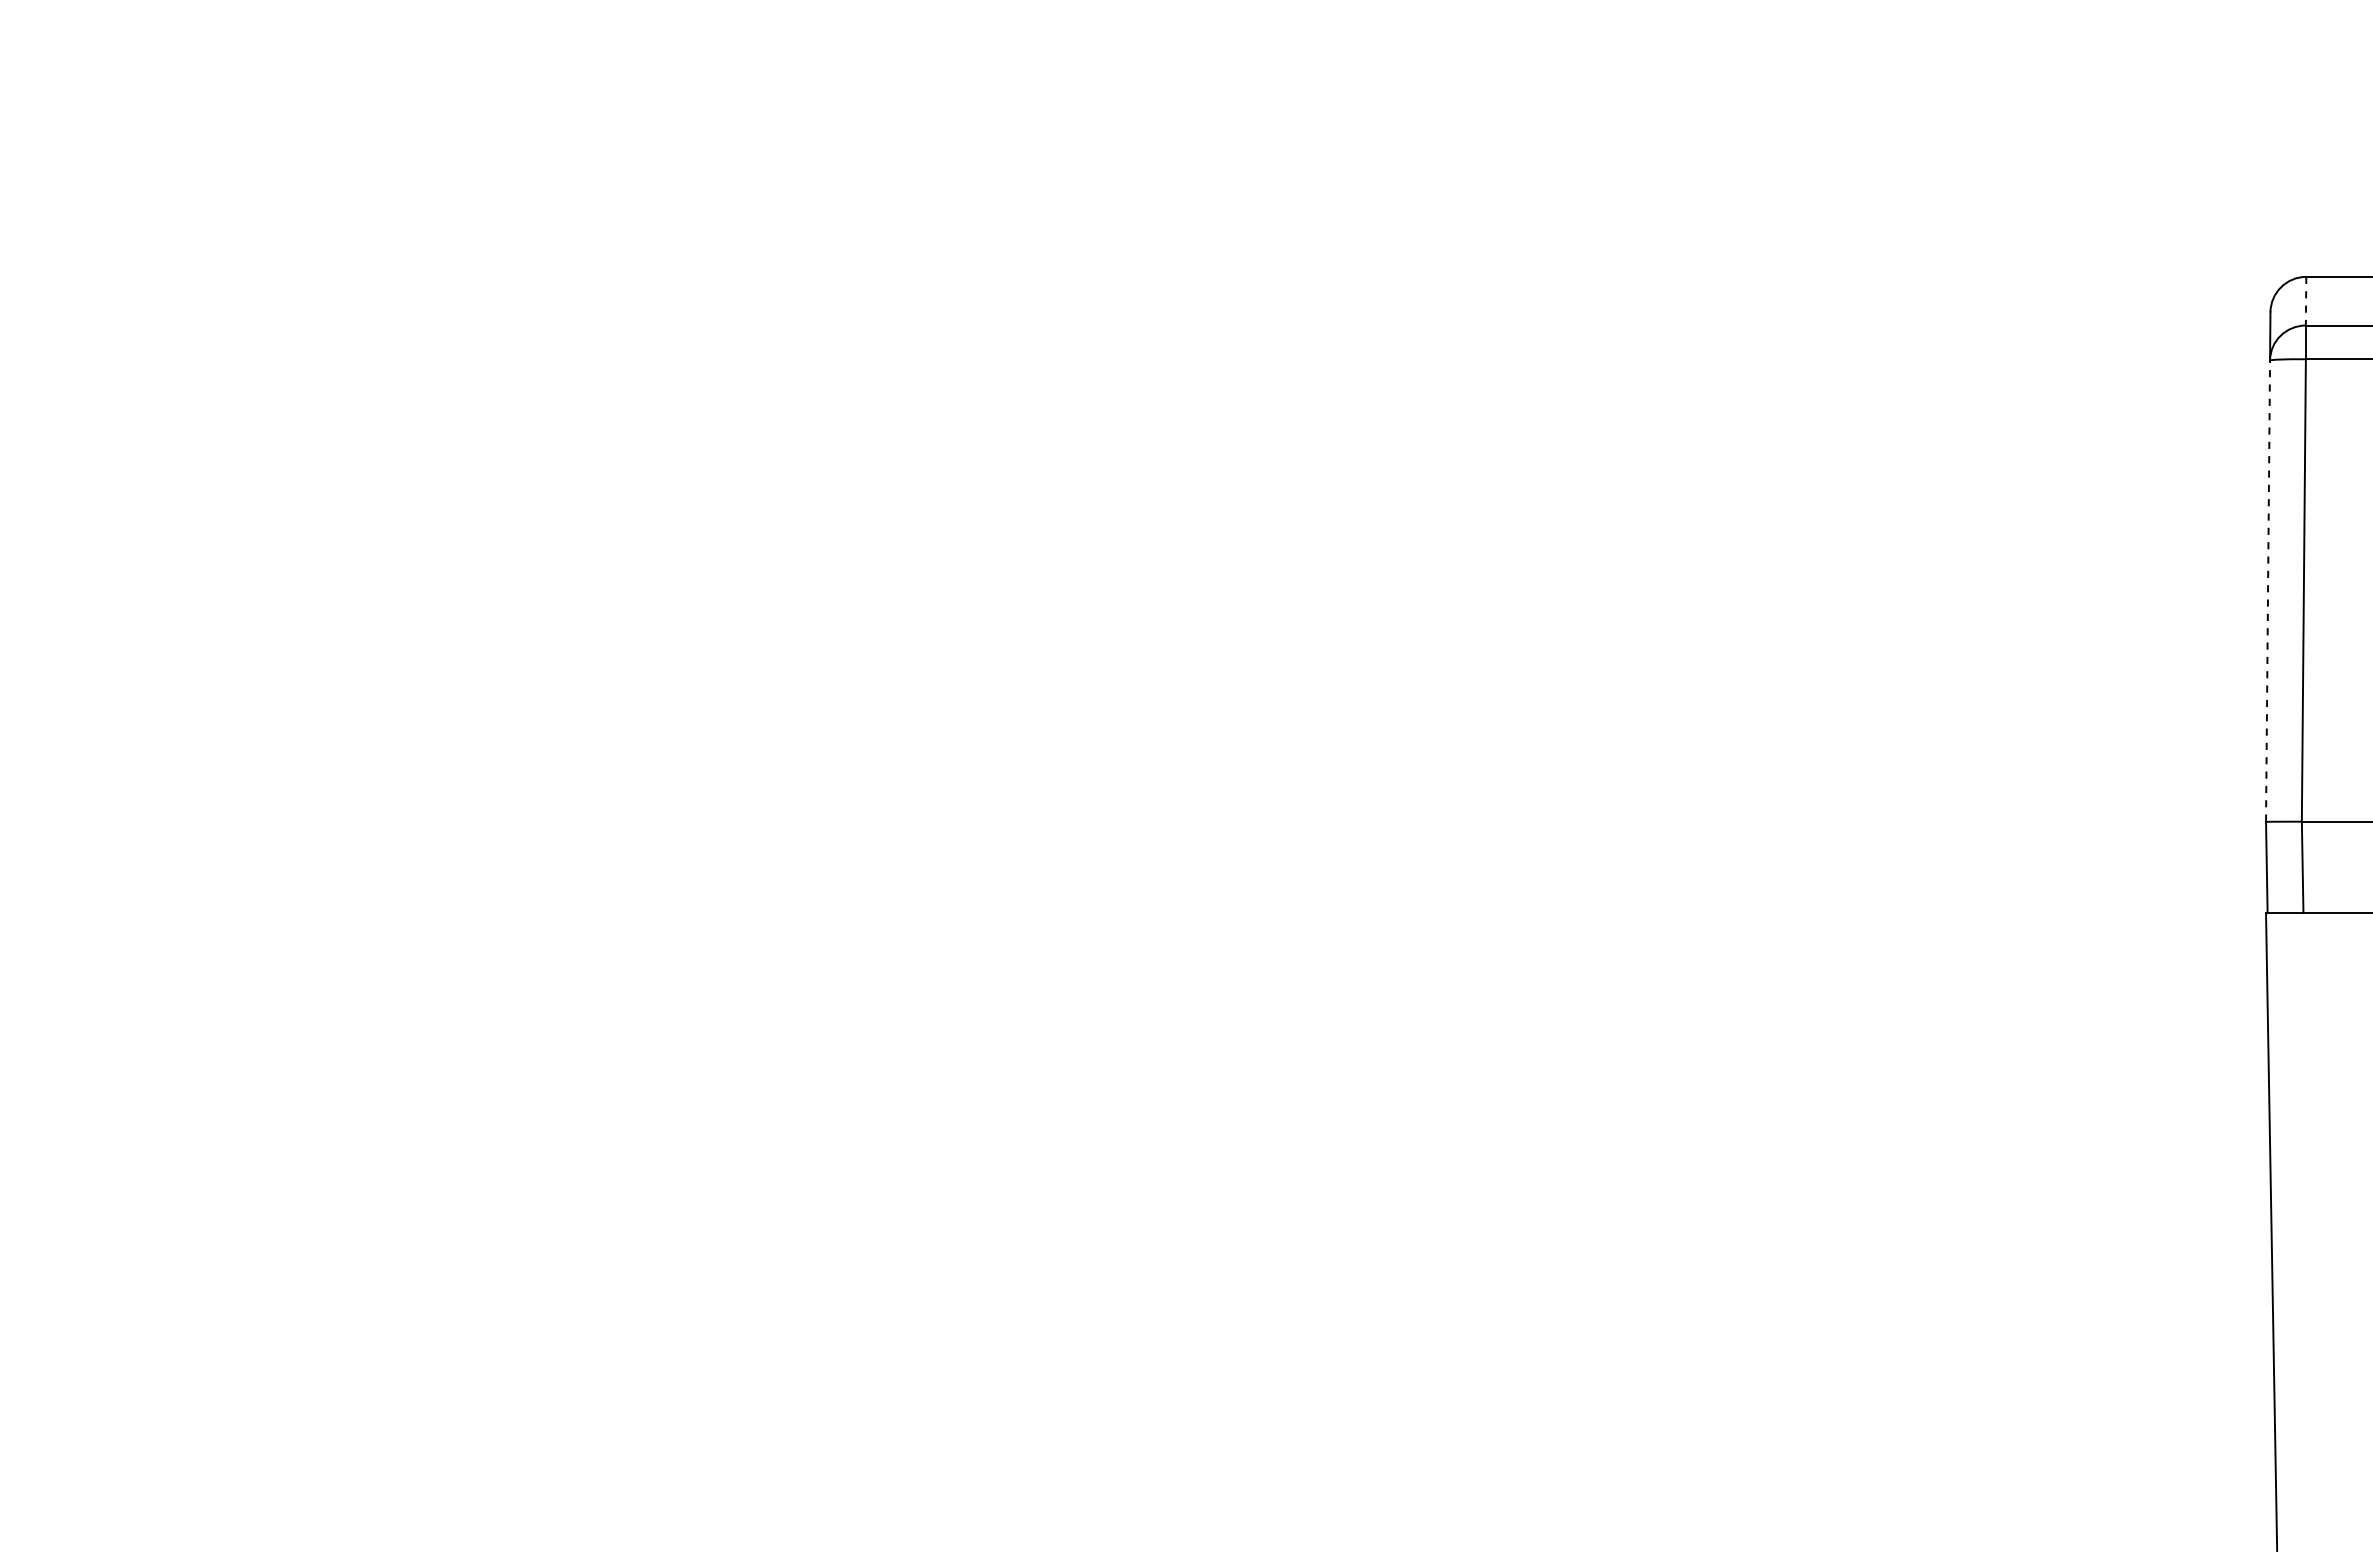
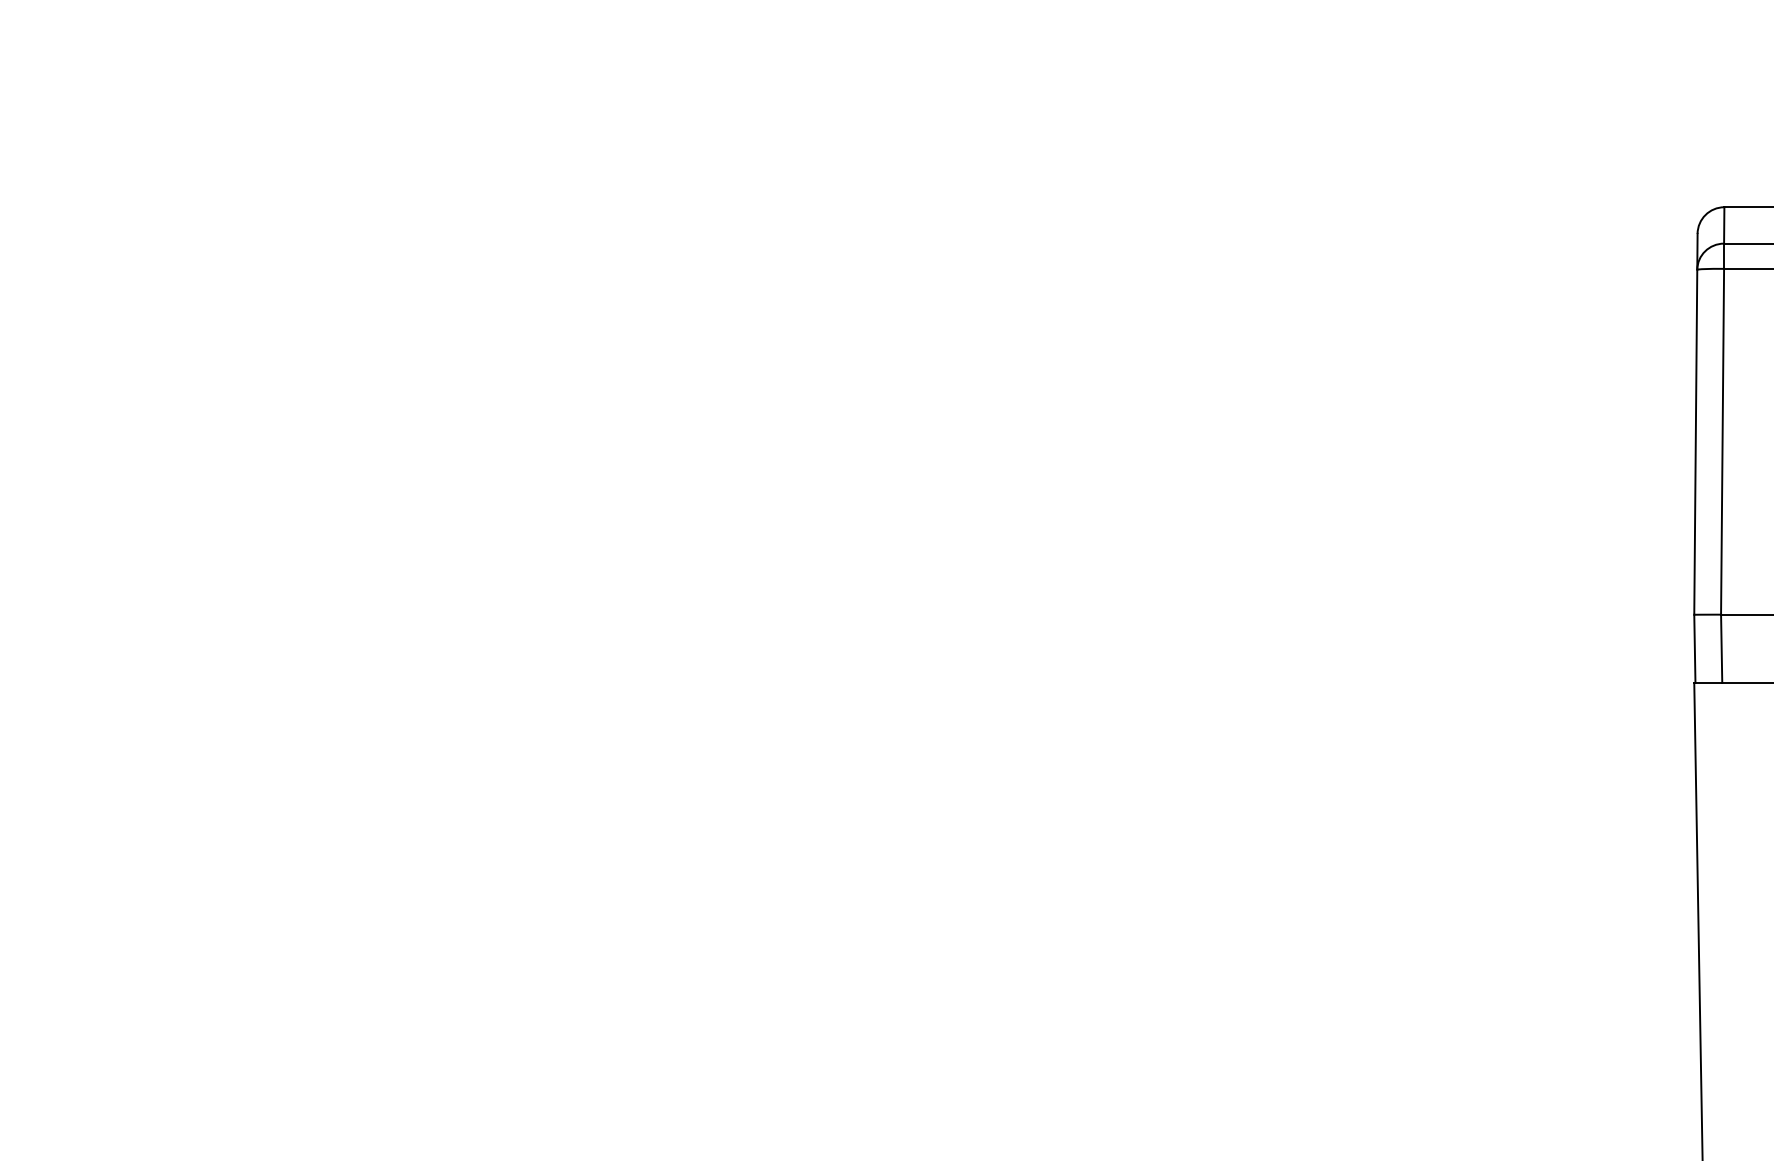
line: (2306, 301) -> (1724, 225), dashed -> solid
line: (2268, 591) -> (1696, 442), dashed -> solid

